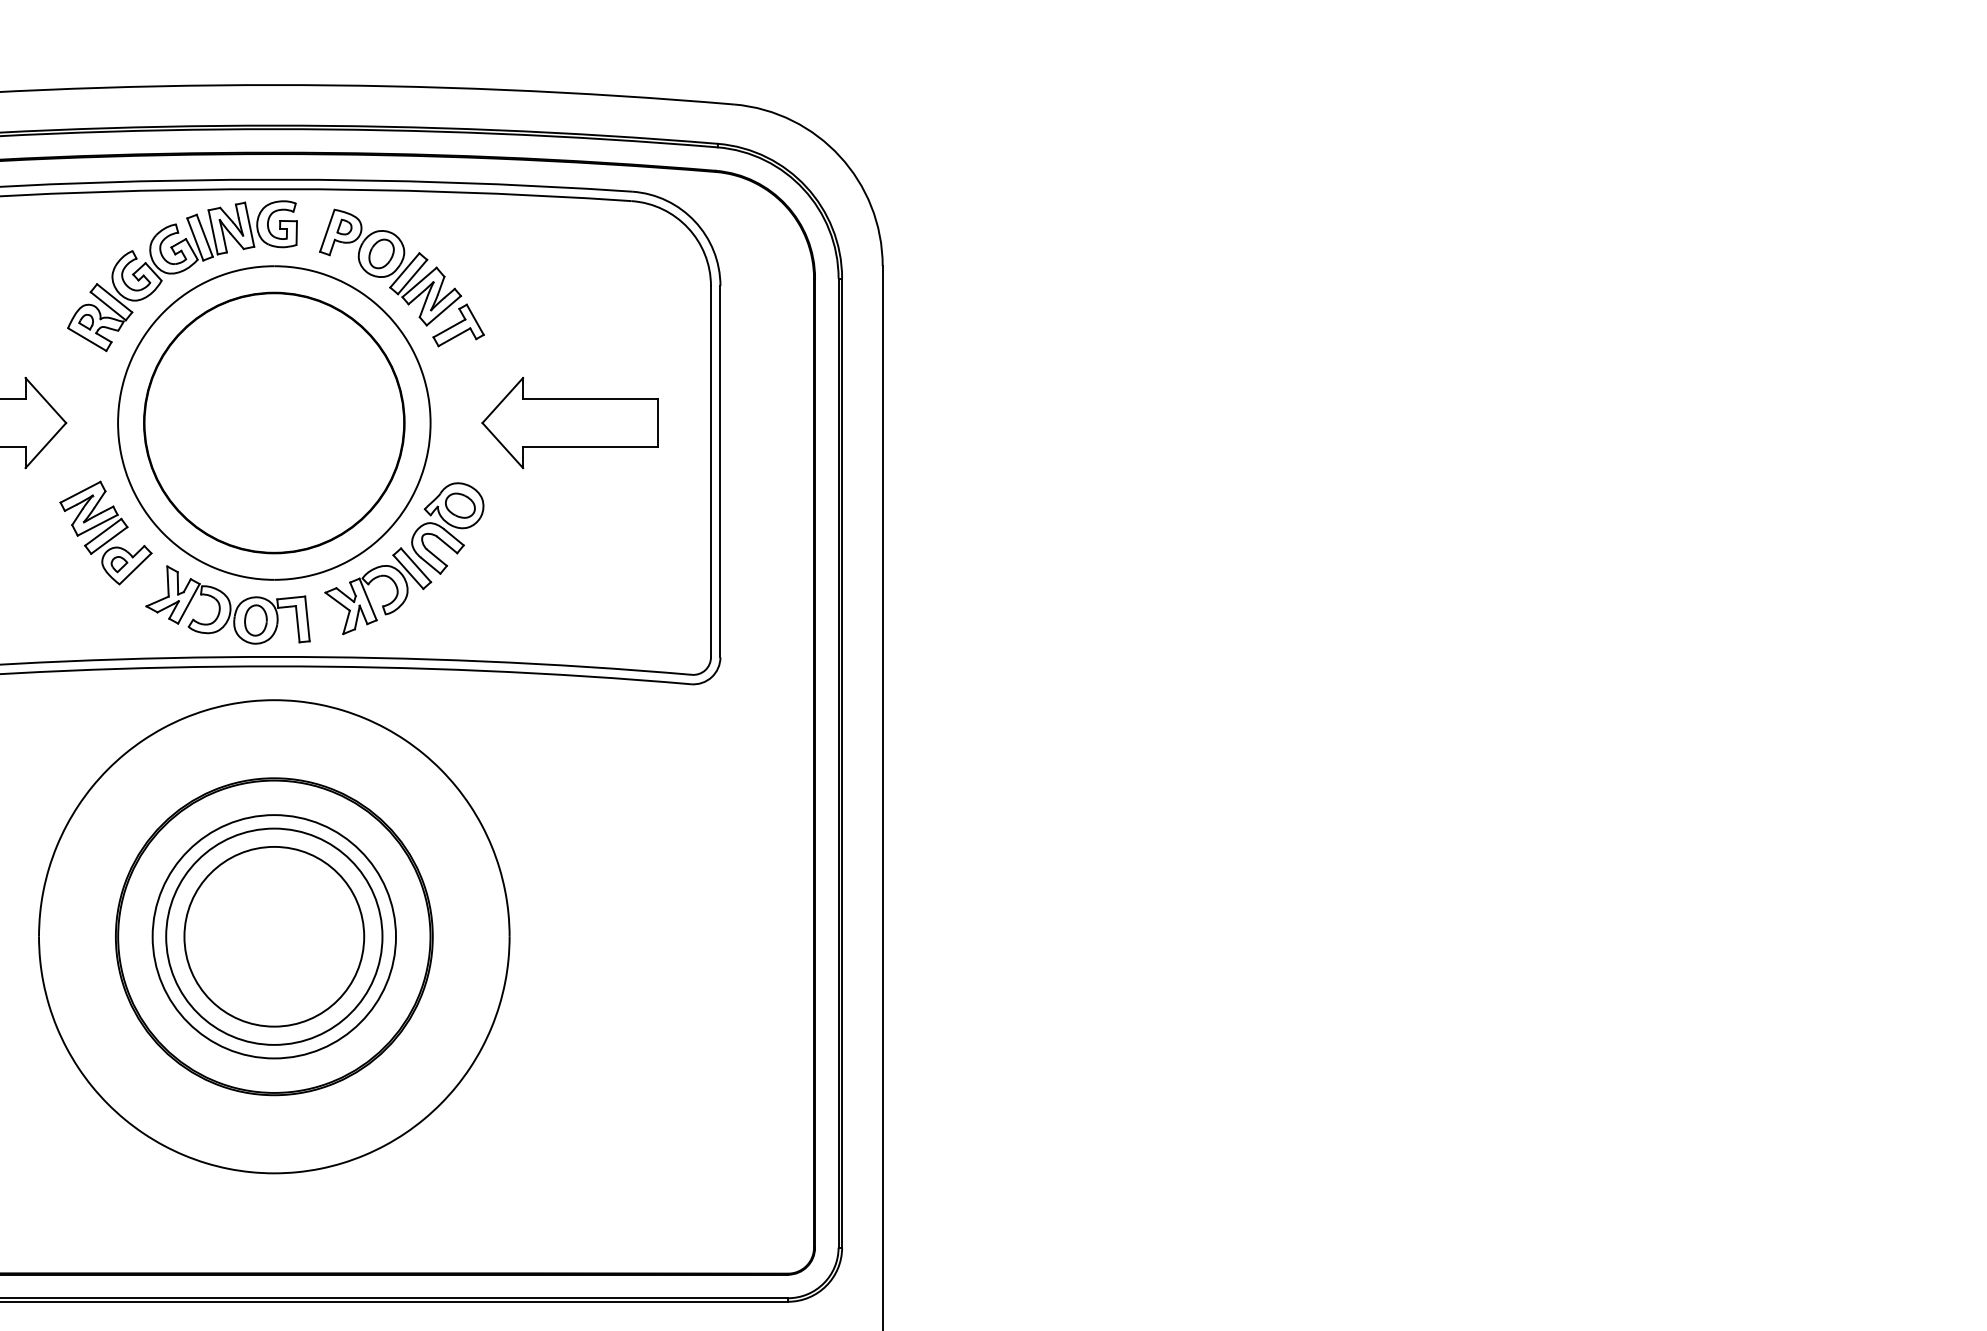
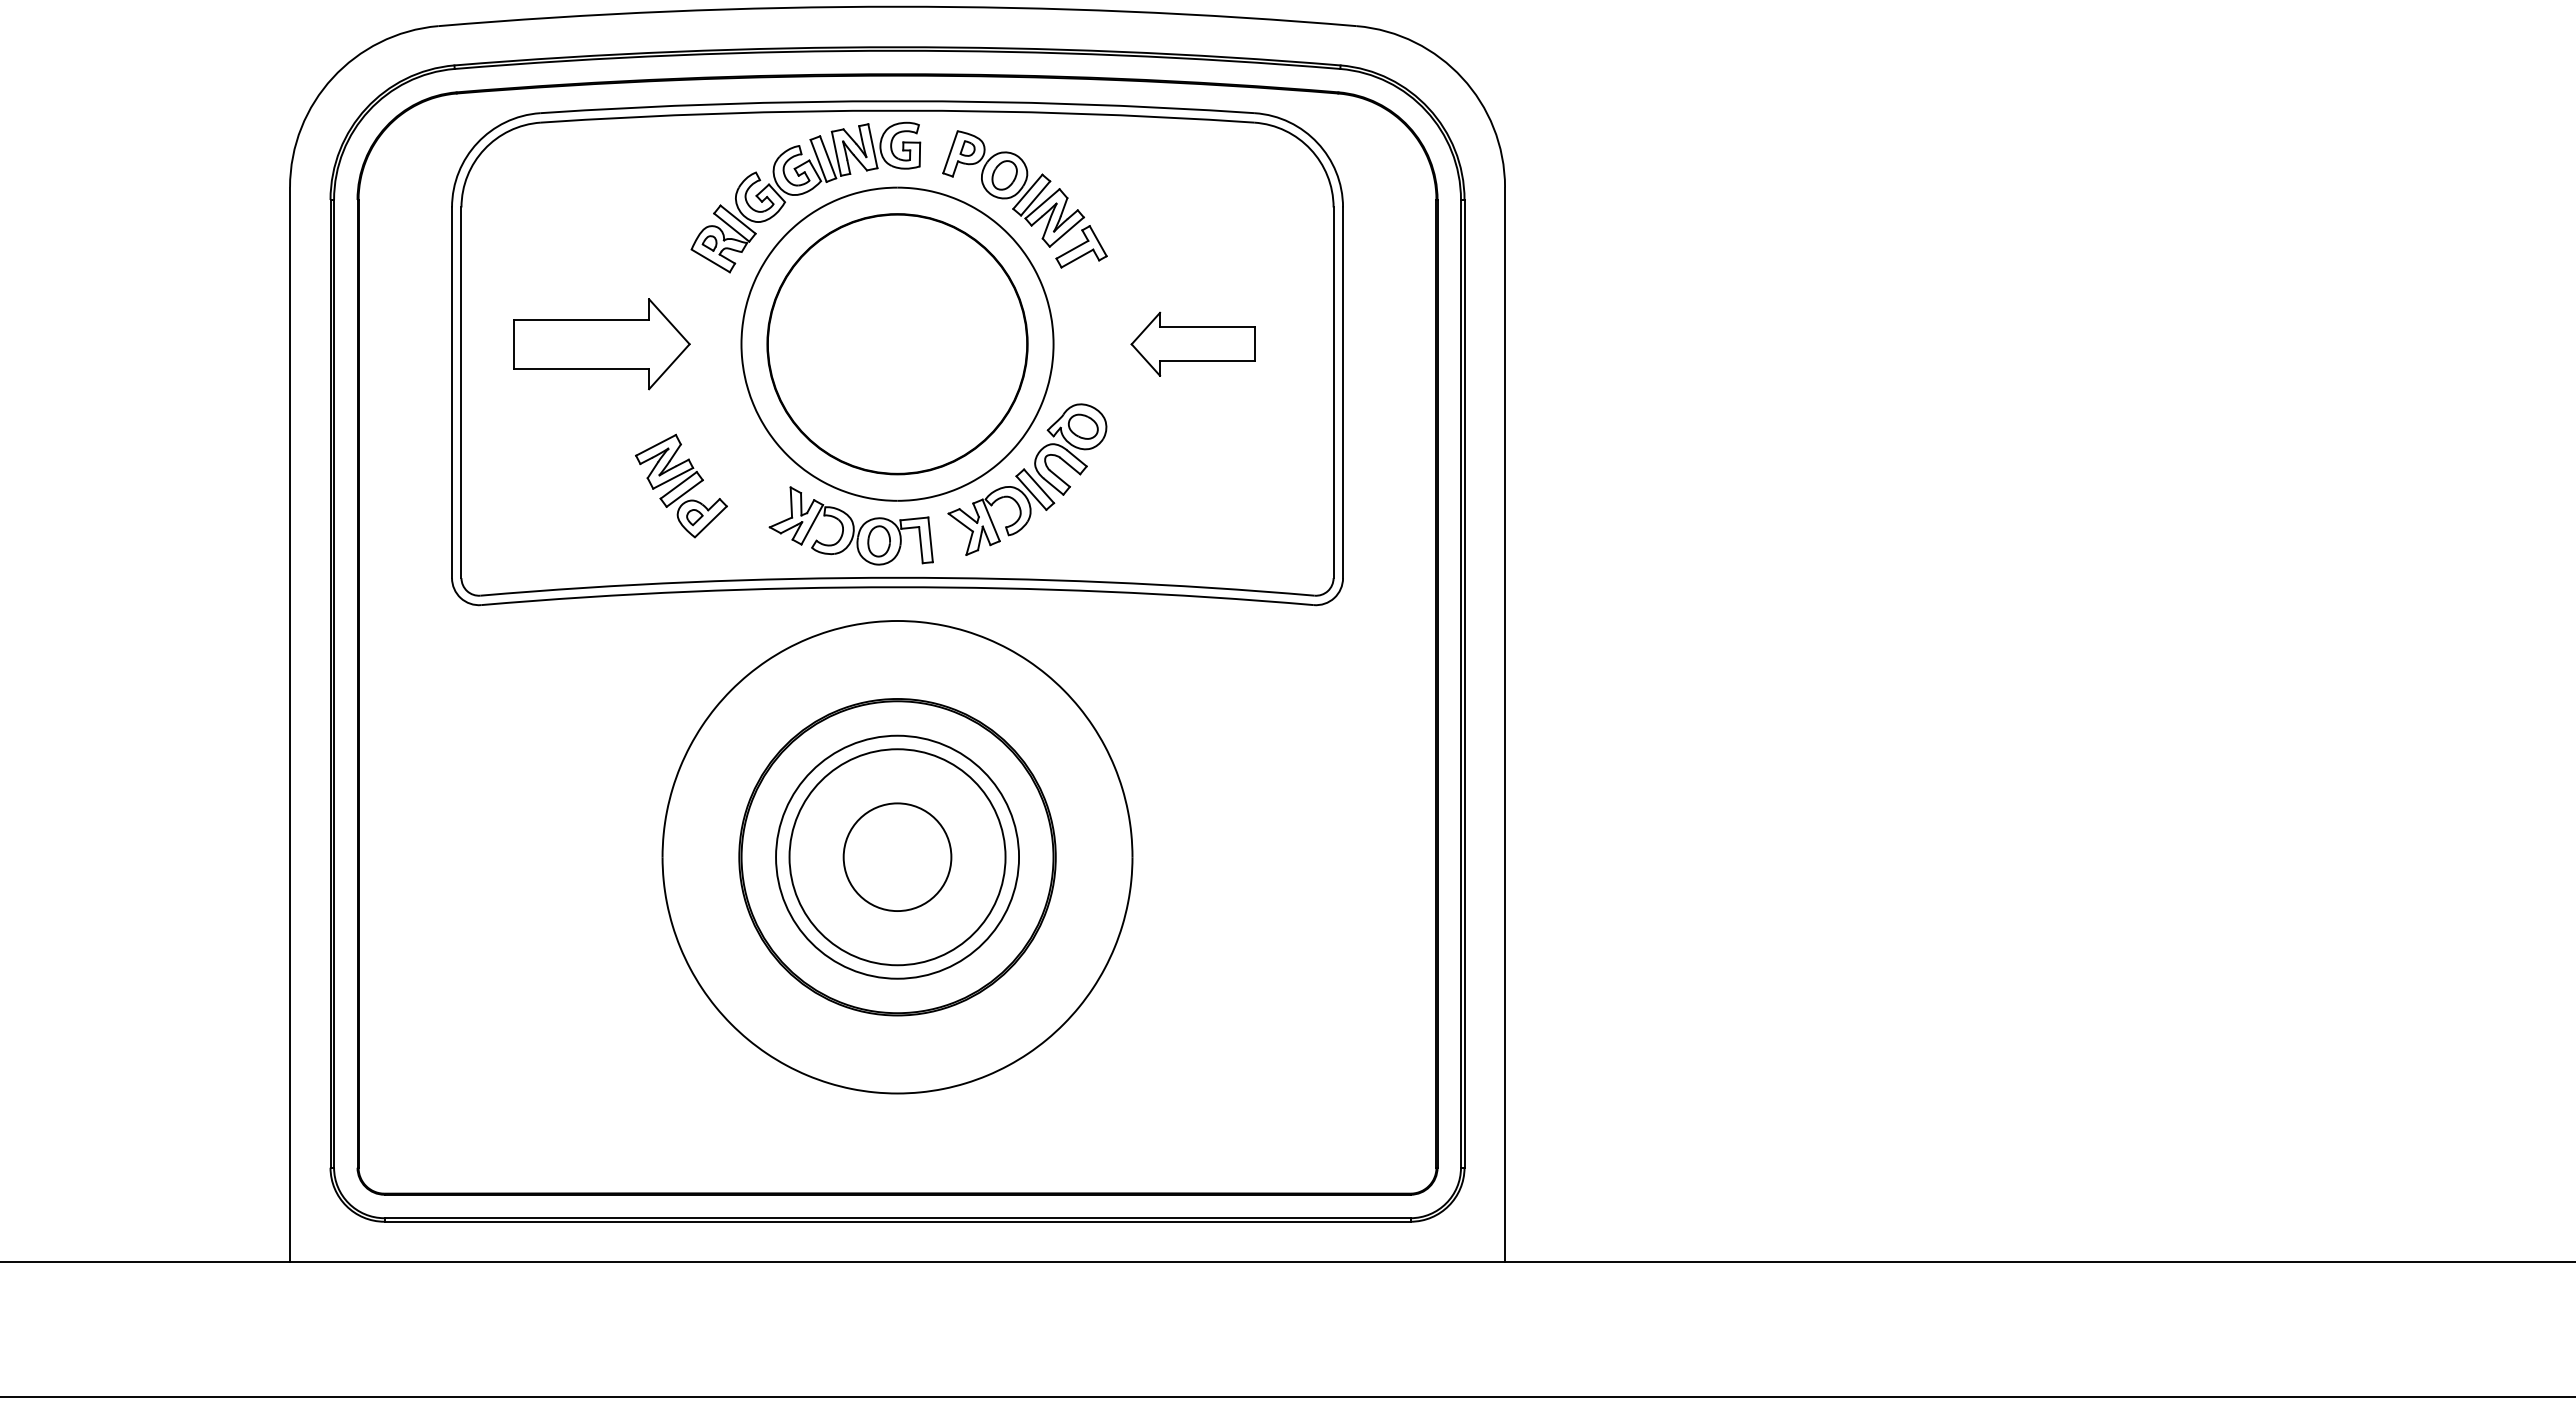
part: (569, 423) -> (1192, 344), size x0.7
part: (106, 532) -> (681, 485), moved
circle: (274, 937) -> (897, 857), size x0.6

